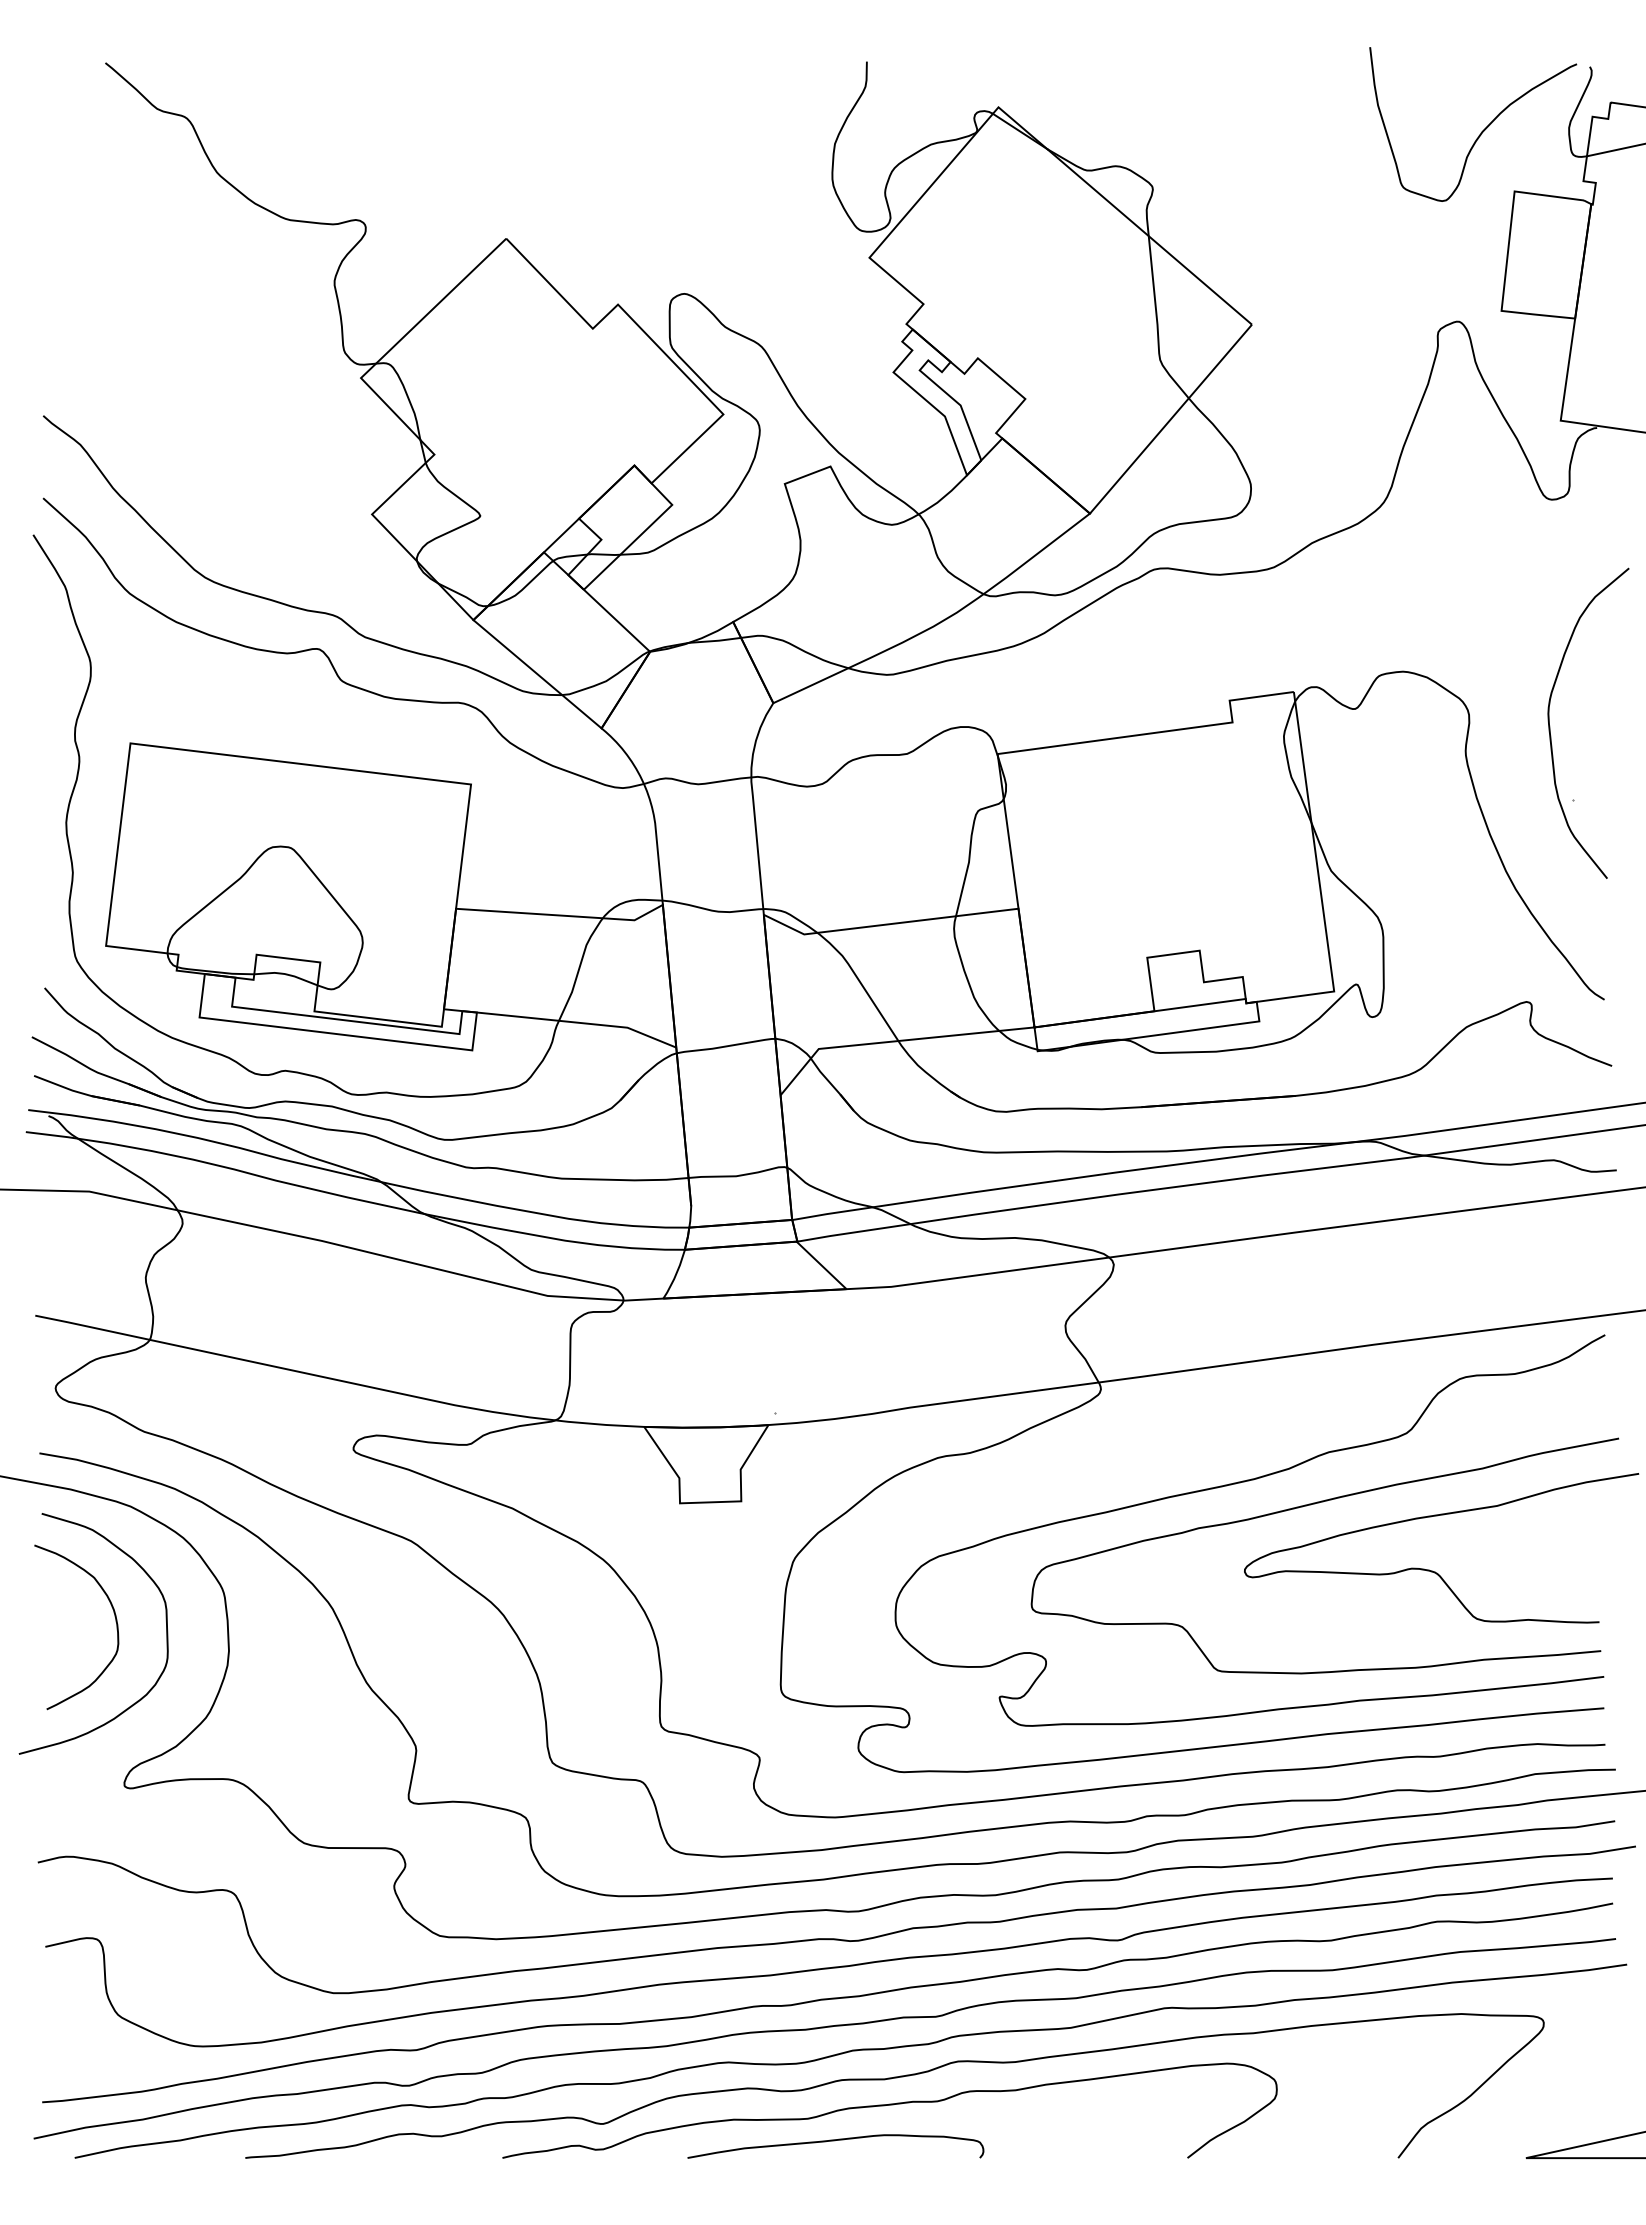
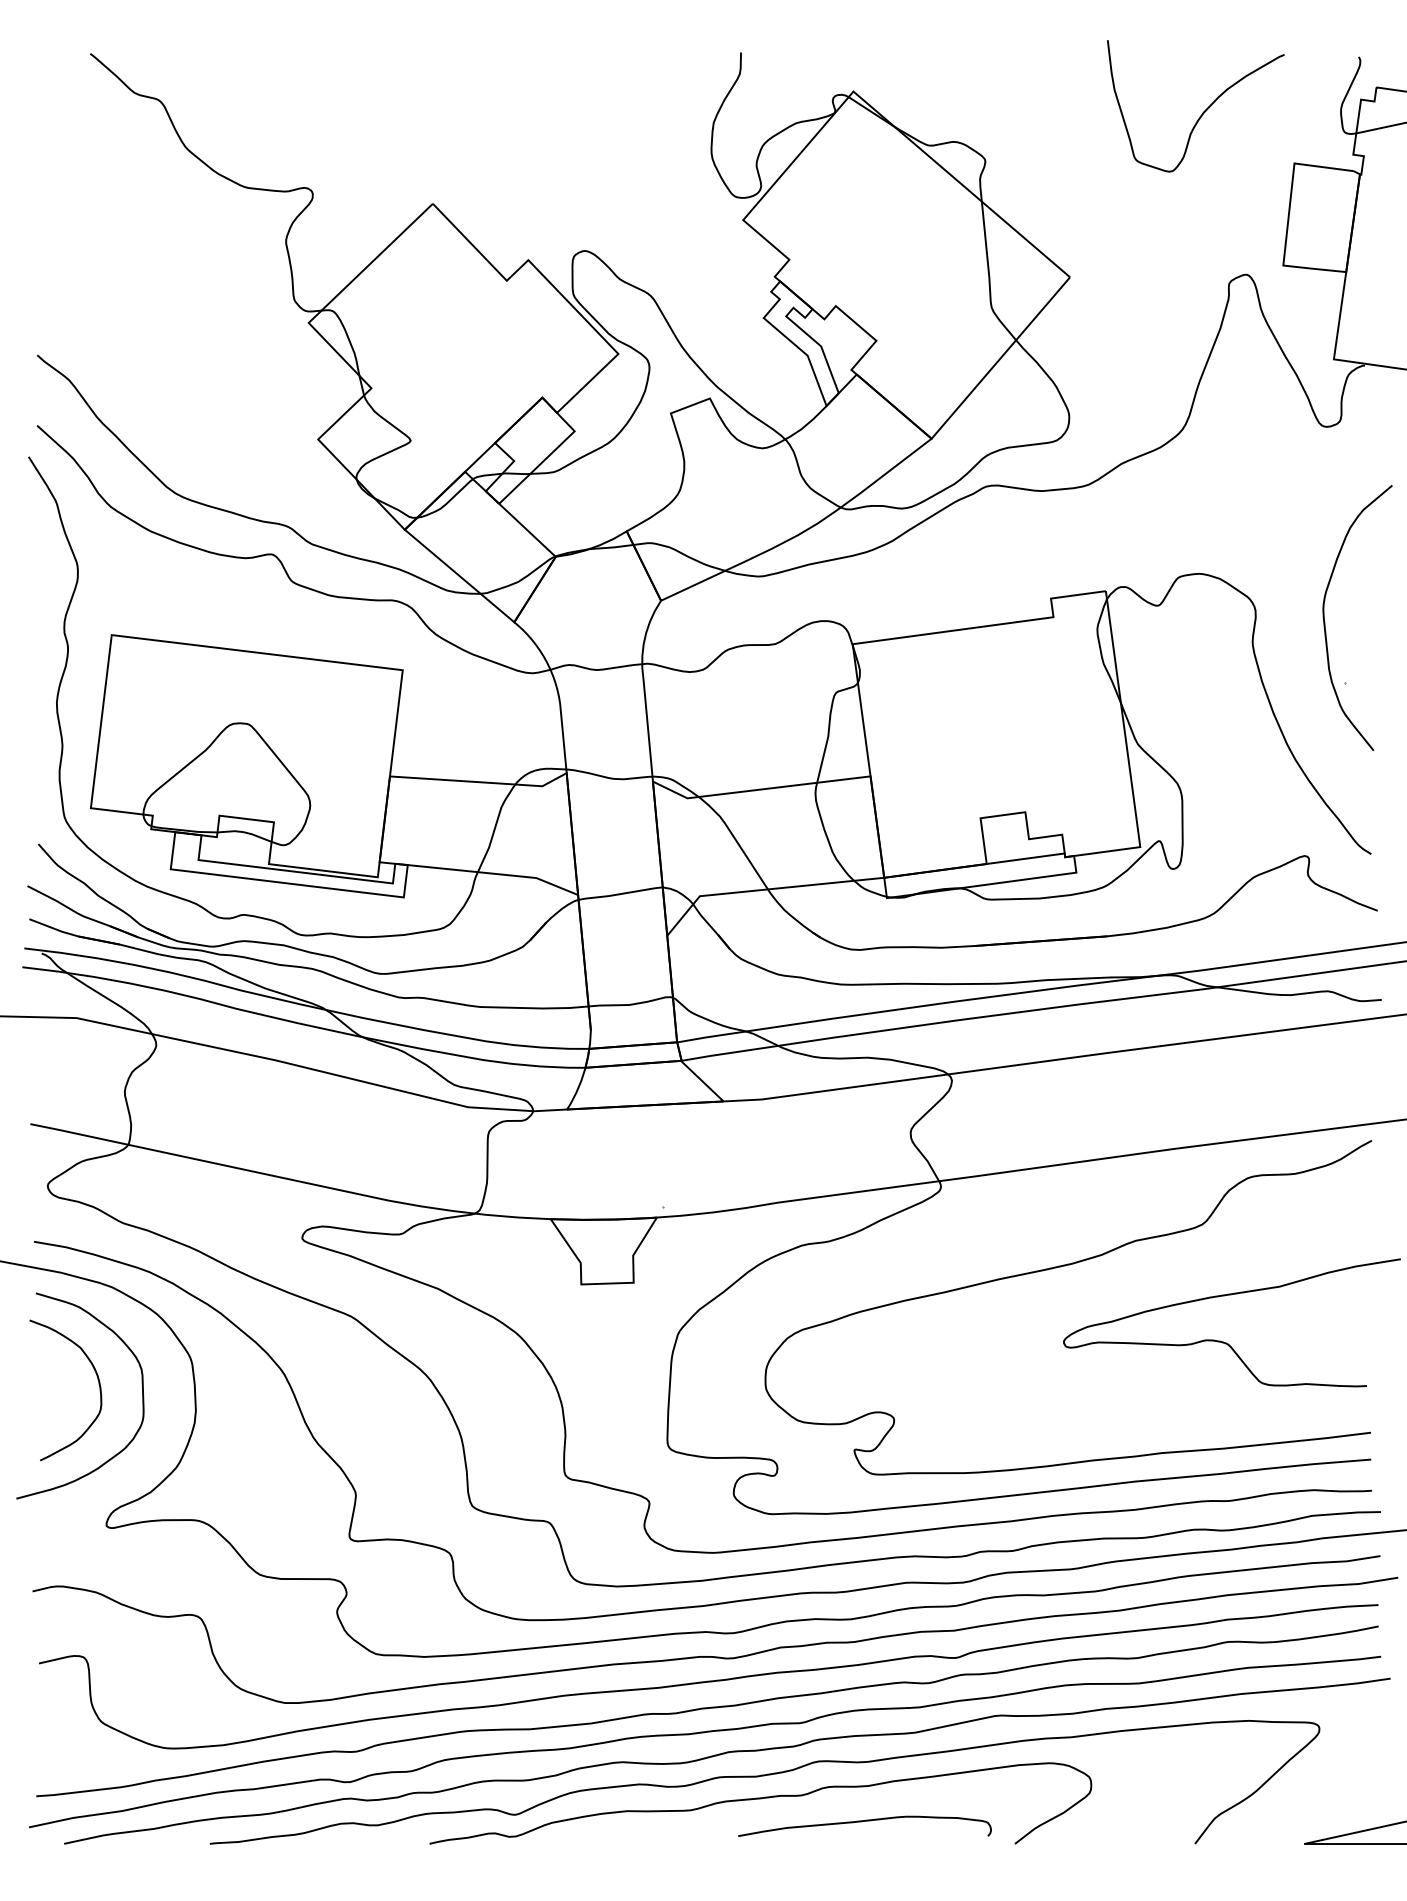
curve: (1481, 131) -> (1202, 112), moved
curve: (1311, 1505) -> (1120, 1286), removed
curve: (835, 2141) -> (864, 1822), moved

